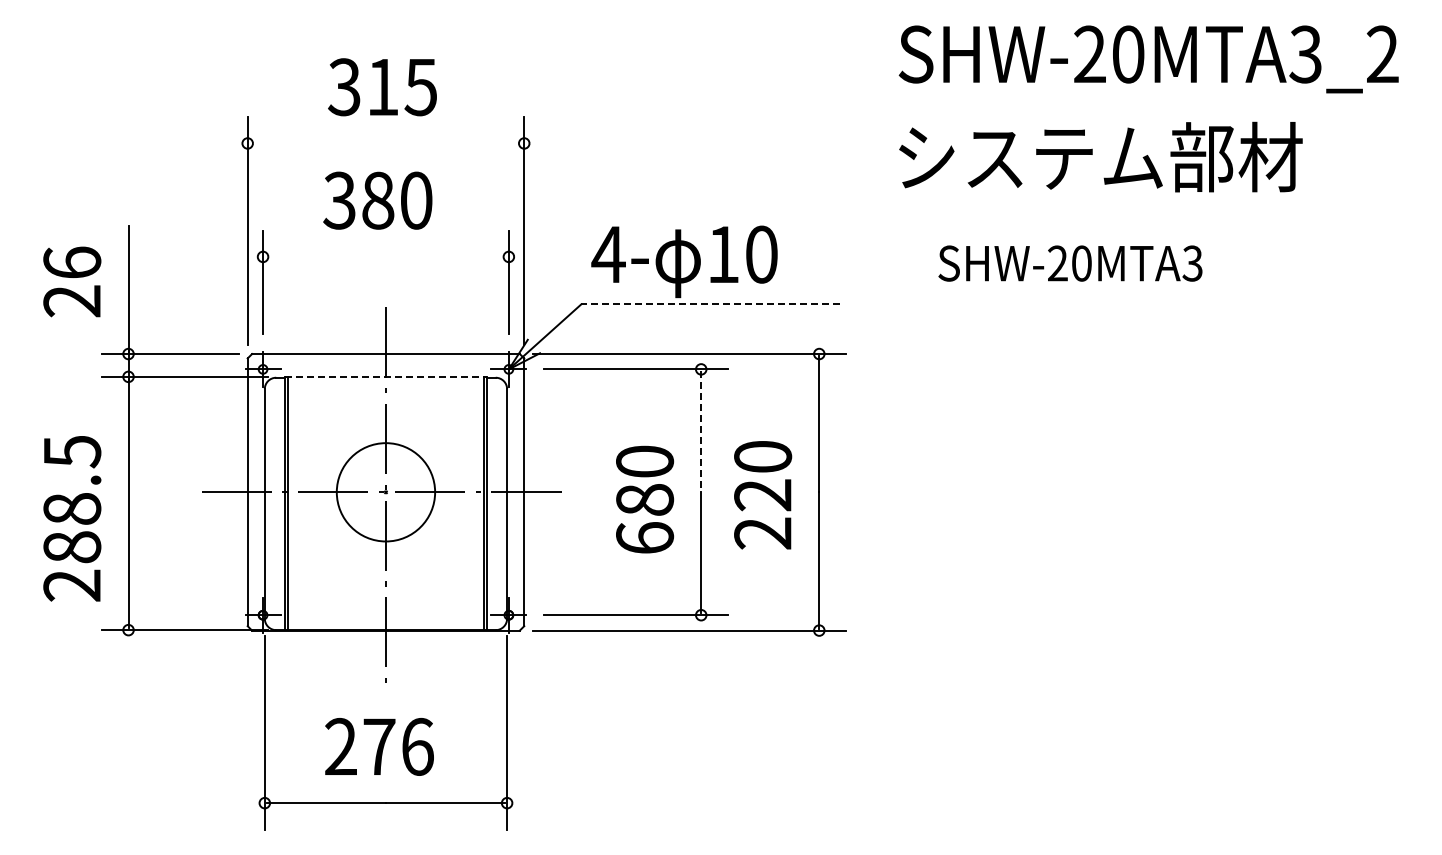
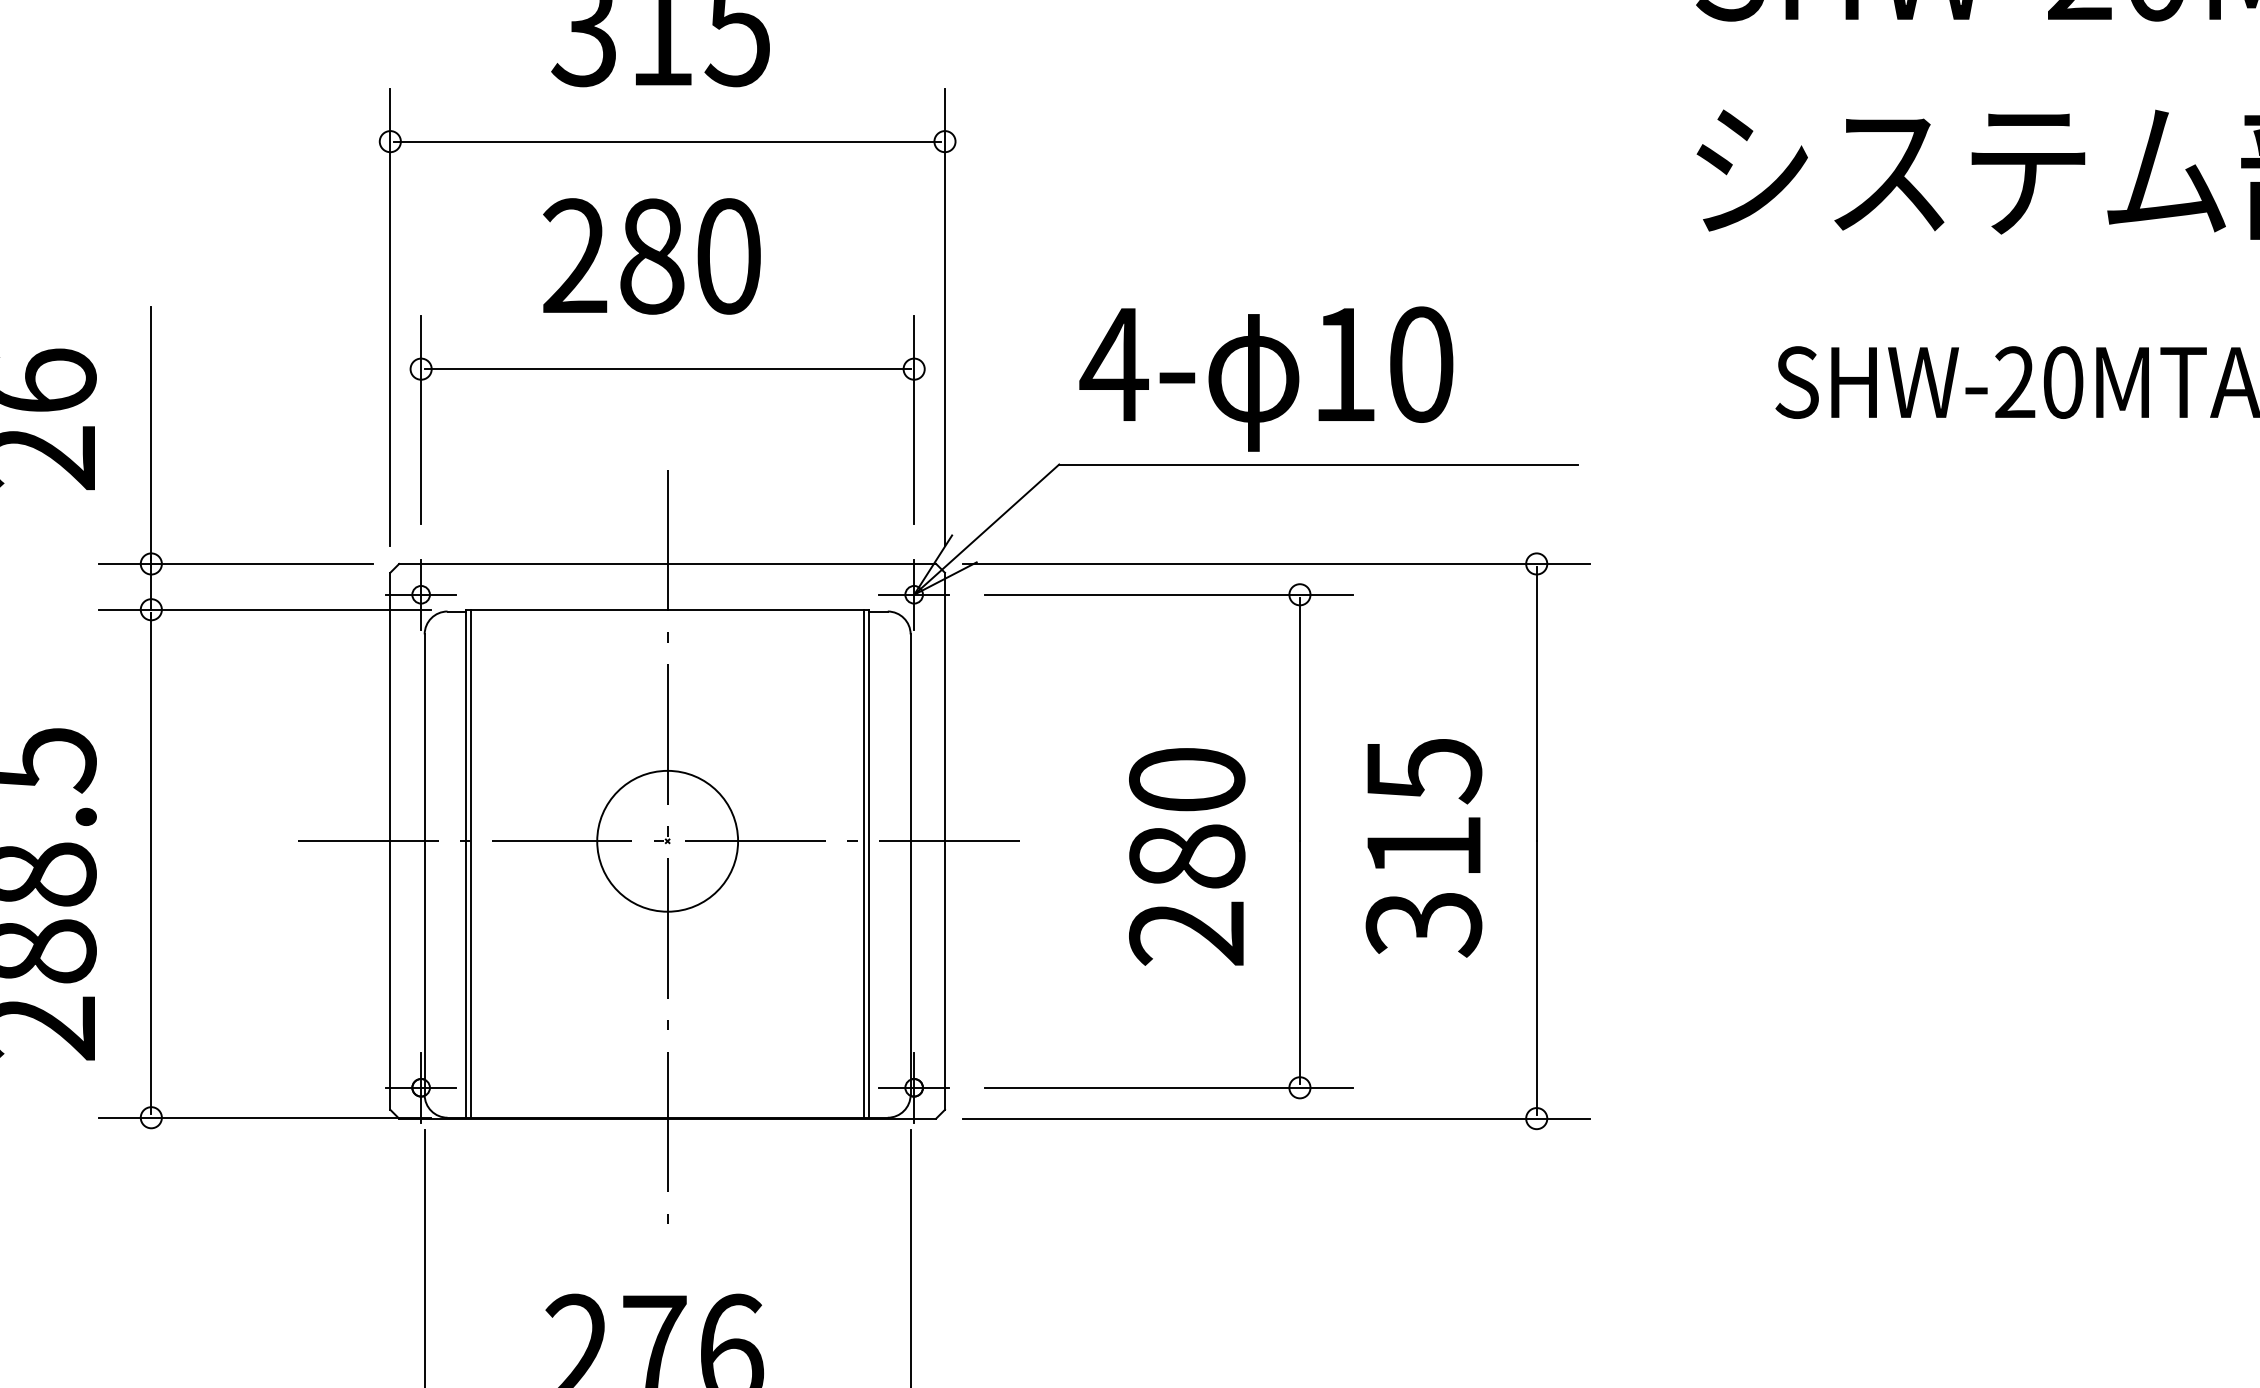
line: (385, 143) -> (666, 141), added
text: (339, 200) -> (574, 256), 380 -> 280
line: (385, 256) -> (666, 368), added
line: (710, 304) -> (1318, 464), dashed -> solid
line: (385, 376) -> (666, 609), dashed -> solid
line: (701, 431) -> (1300, 719), dashed -> solid
circle: (385, 492) -> (666, 841), size x0.71
text: (763, 495) -> (1424, 847), 220 -> 315
text: (645, 538) -> (1188, 933), 680 -> 280

